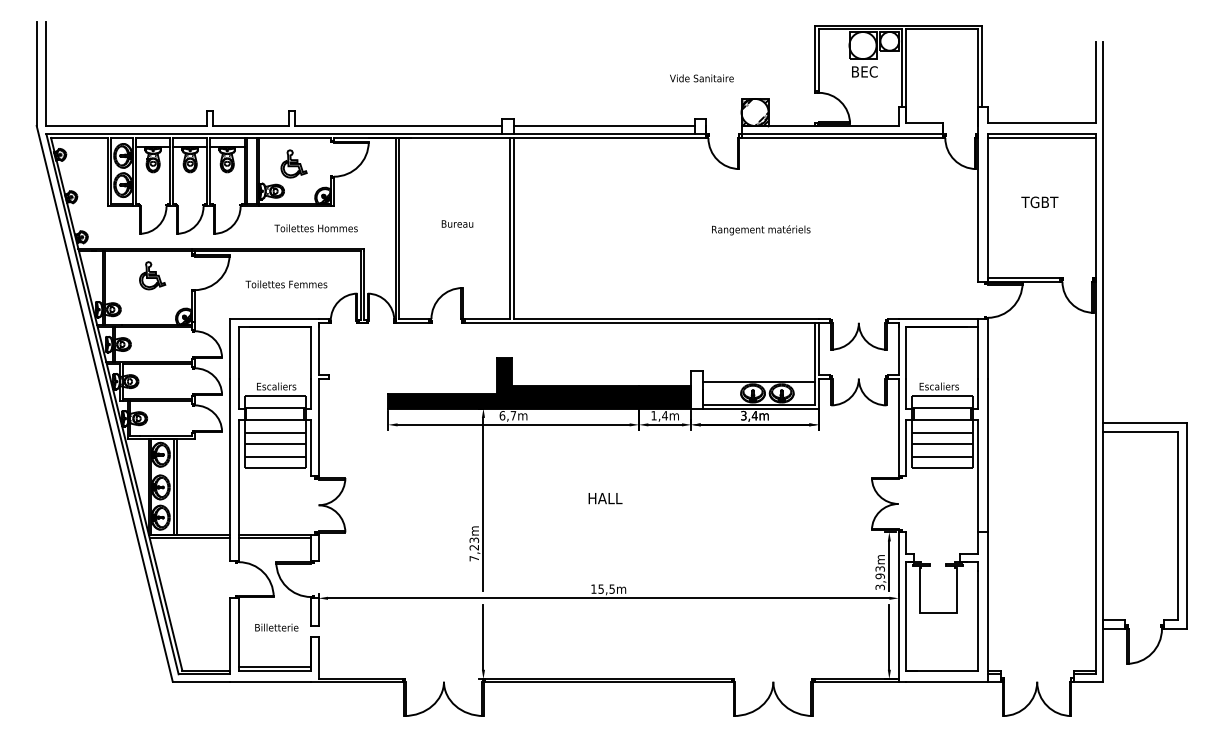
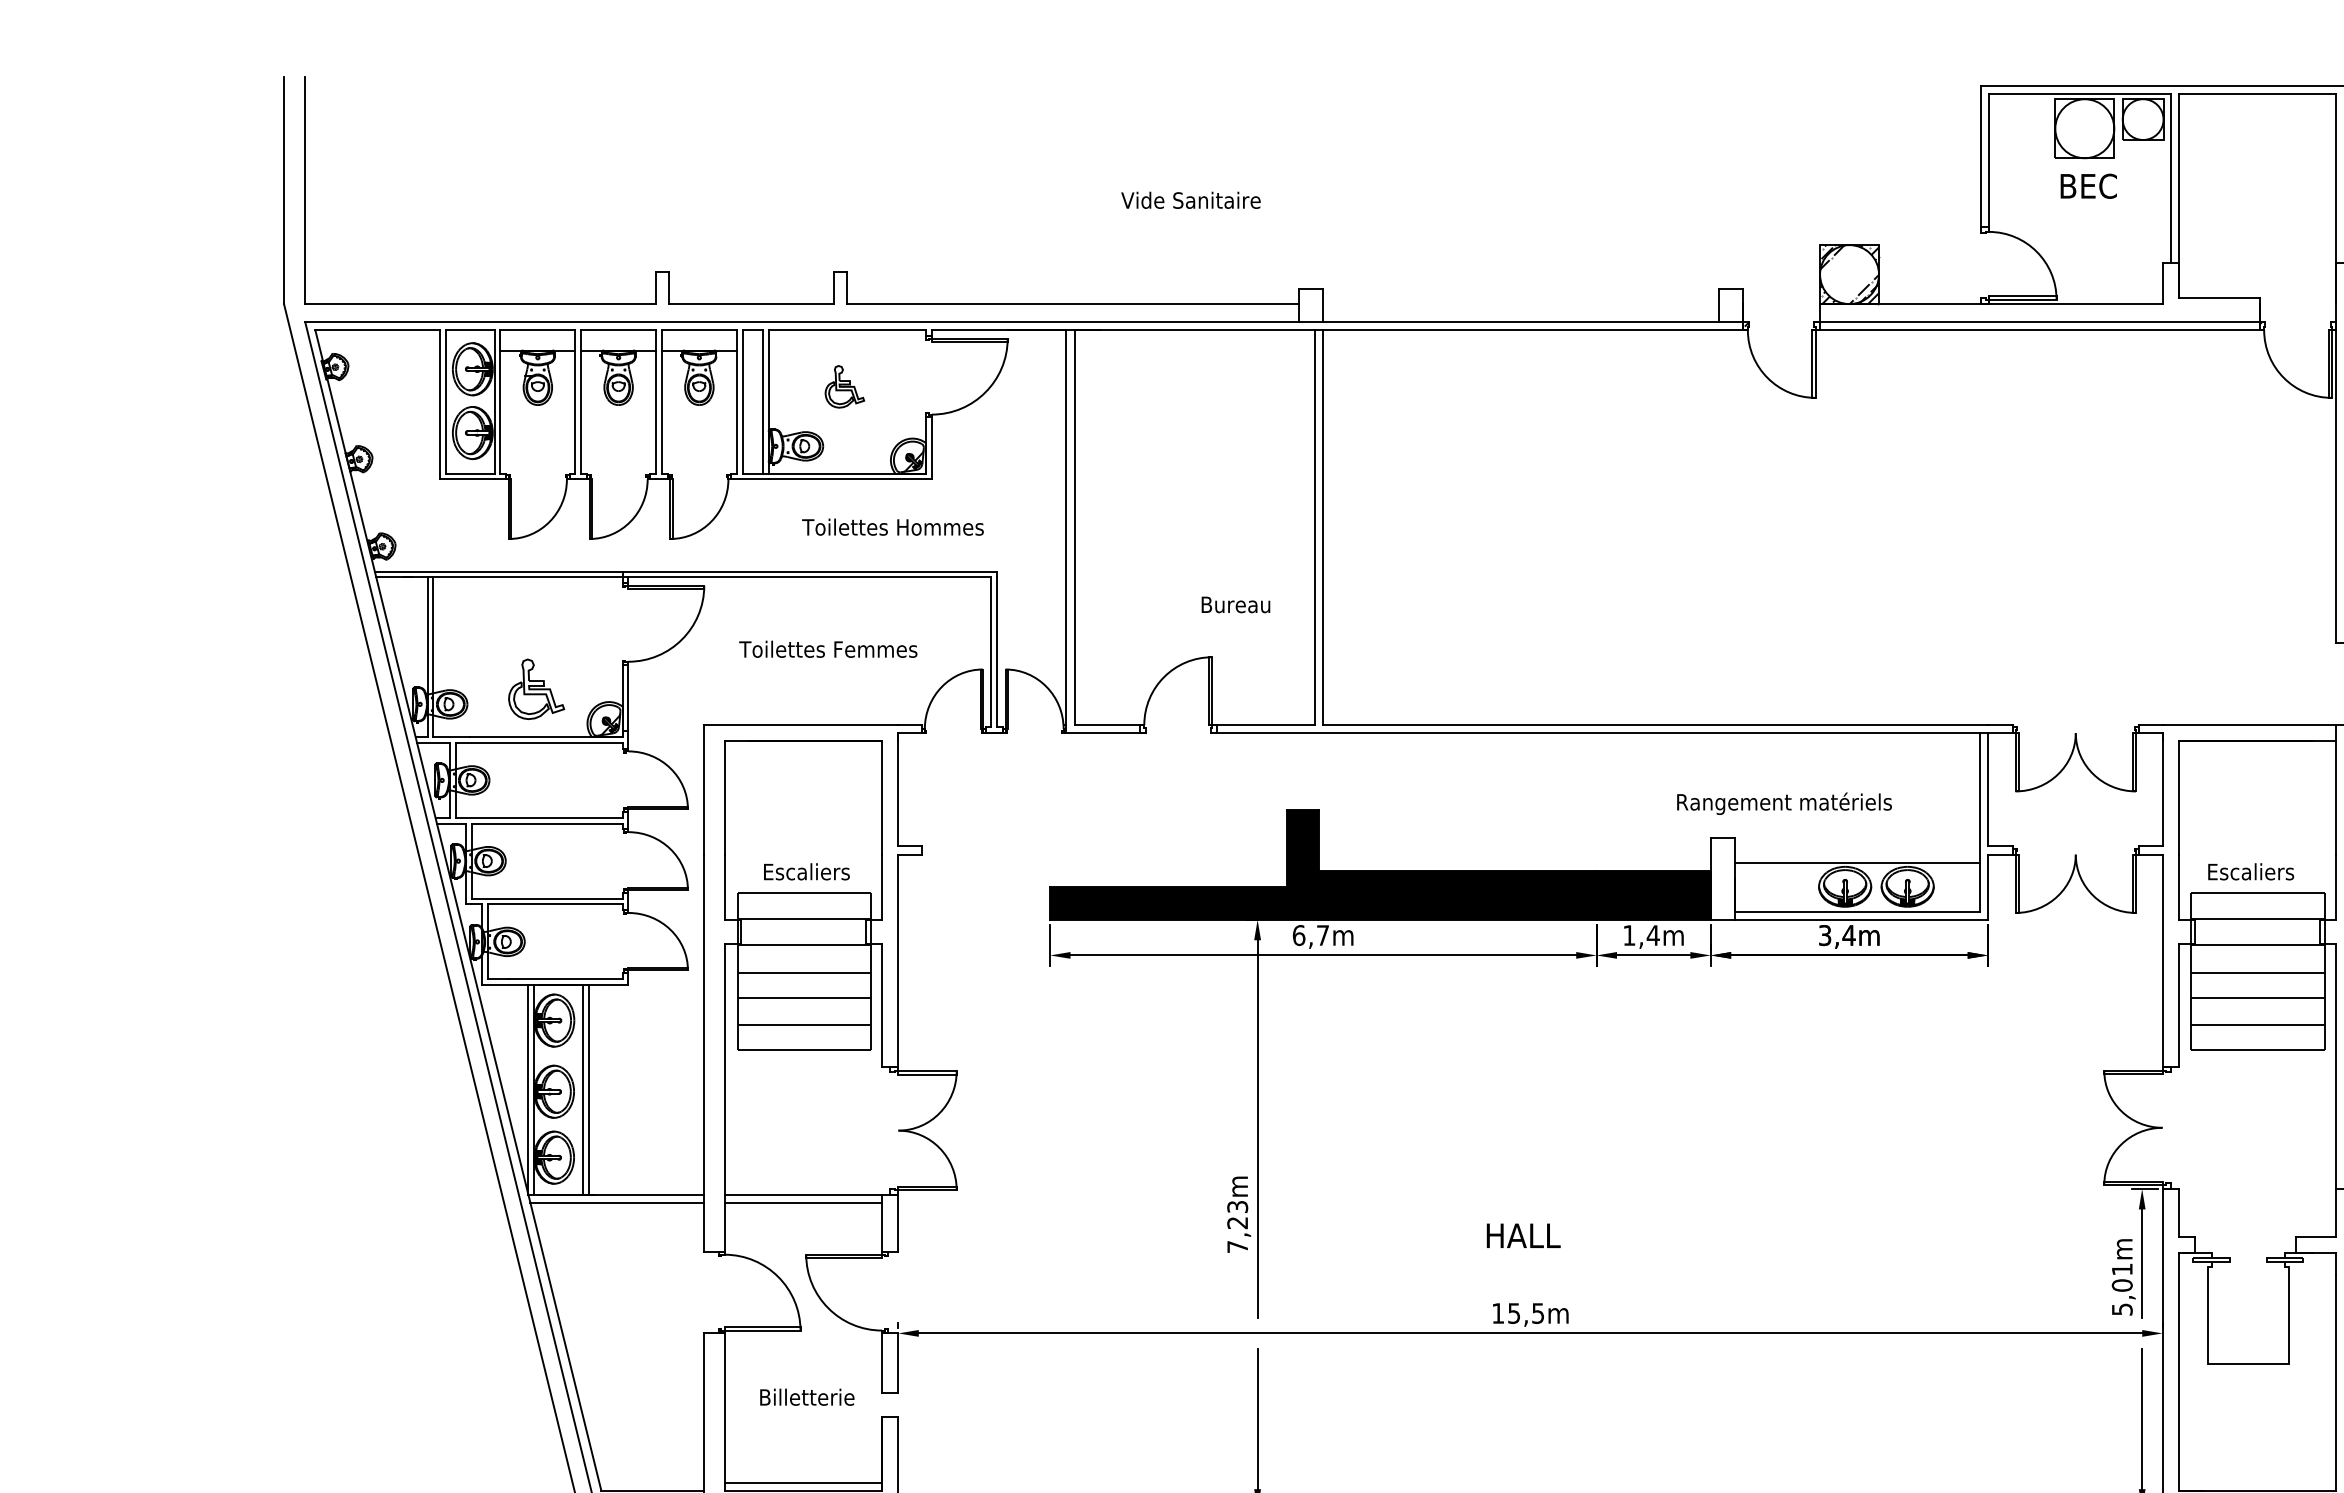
text: (701, 78) -> (1190, 200), moved
line: (604, 126) -> (1521, 305), removed
part: (293, 163) -> (843, 385), size x0.7
text: (457, 223) -> (1235, 603), moved
text: (761, 230) -> (1785, 804), moved
part: (152, 275) -> (536, 688), moved
text: (605, 498) -> (1523, 1235), moved
text: (879, 577) -> (2120, 1288), 3,93m -> 5,01m

